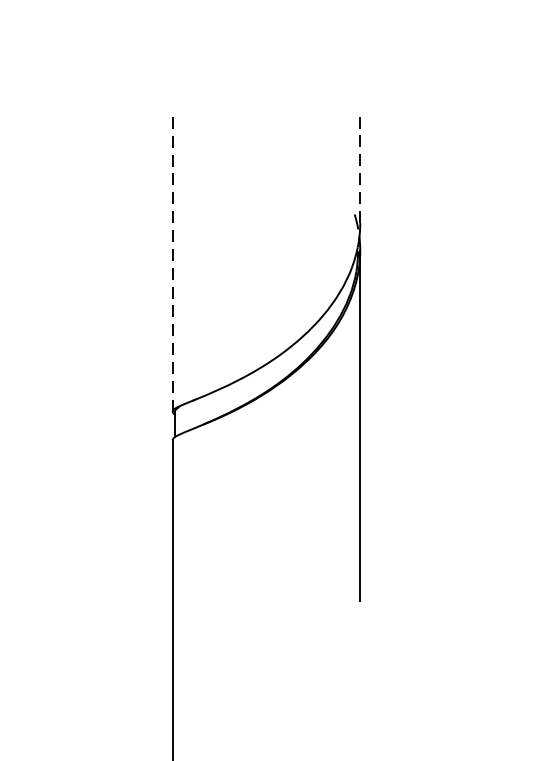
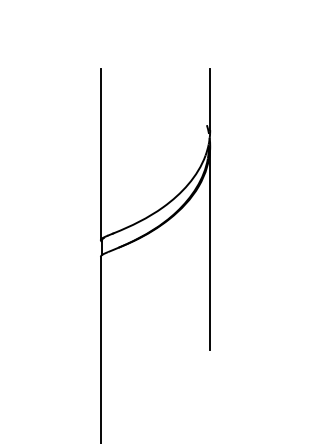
line: (360, 170) -> (210, 99), dashed -> solid
line: (172, 264) -> (100, 154), dashed -> solid

